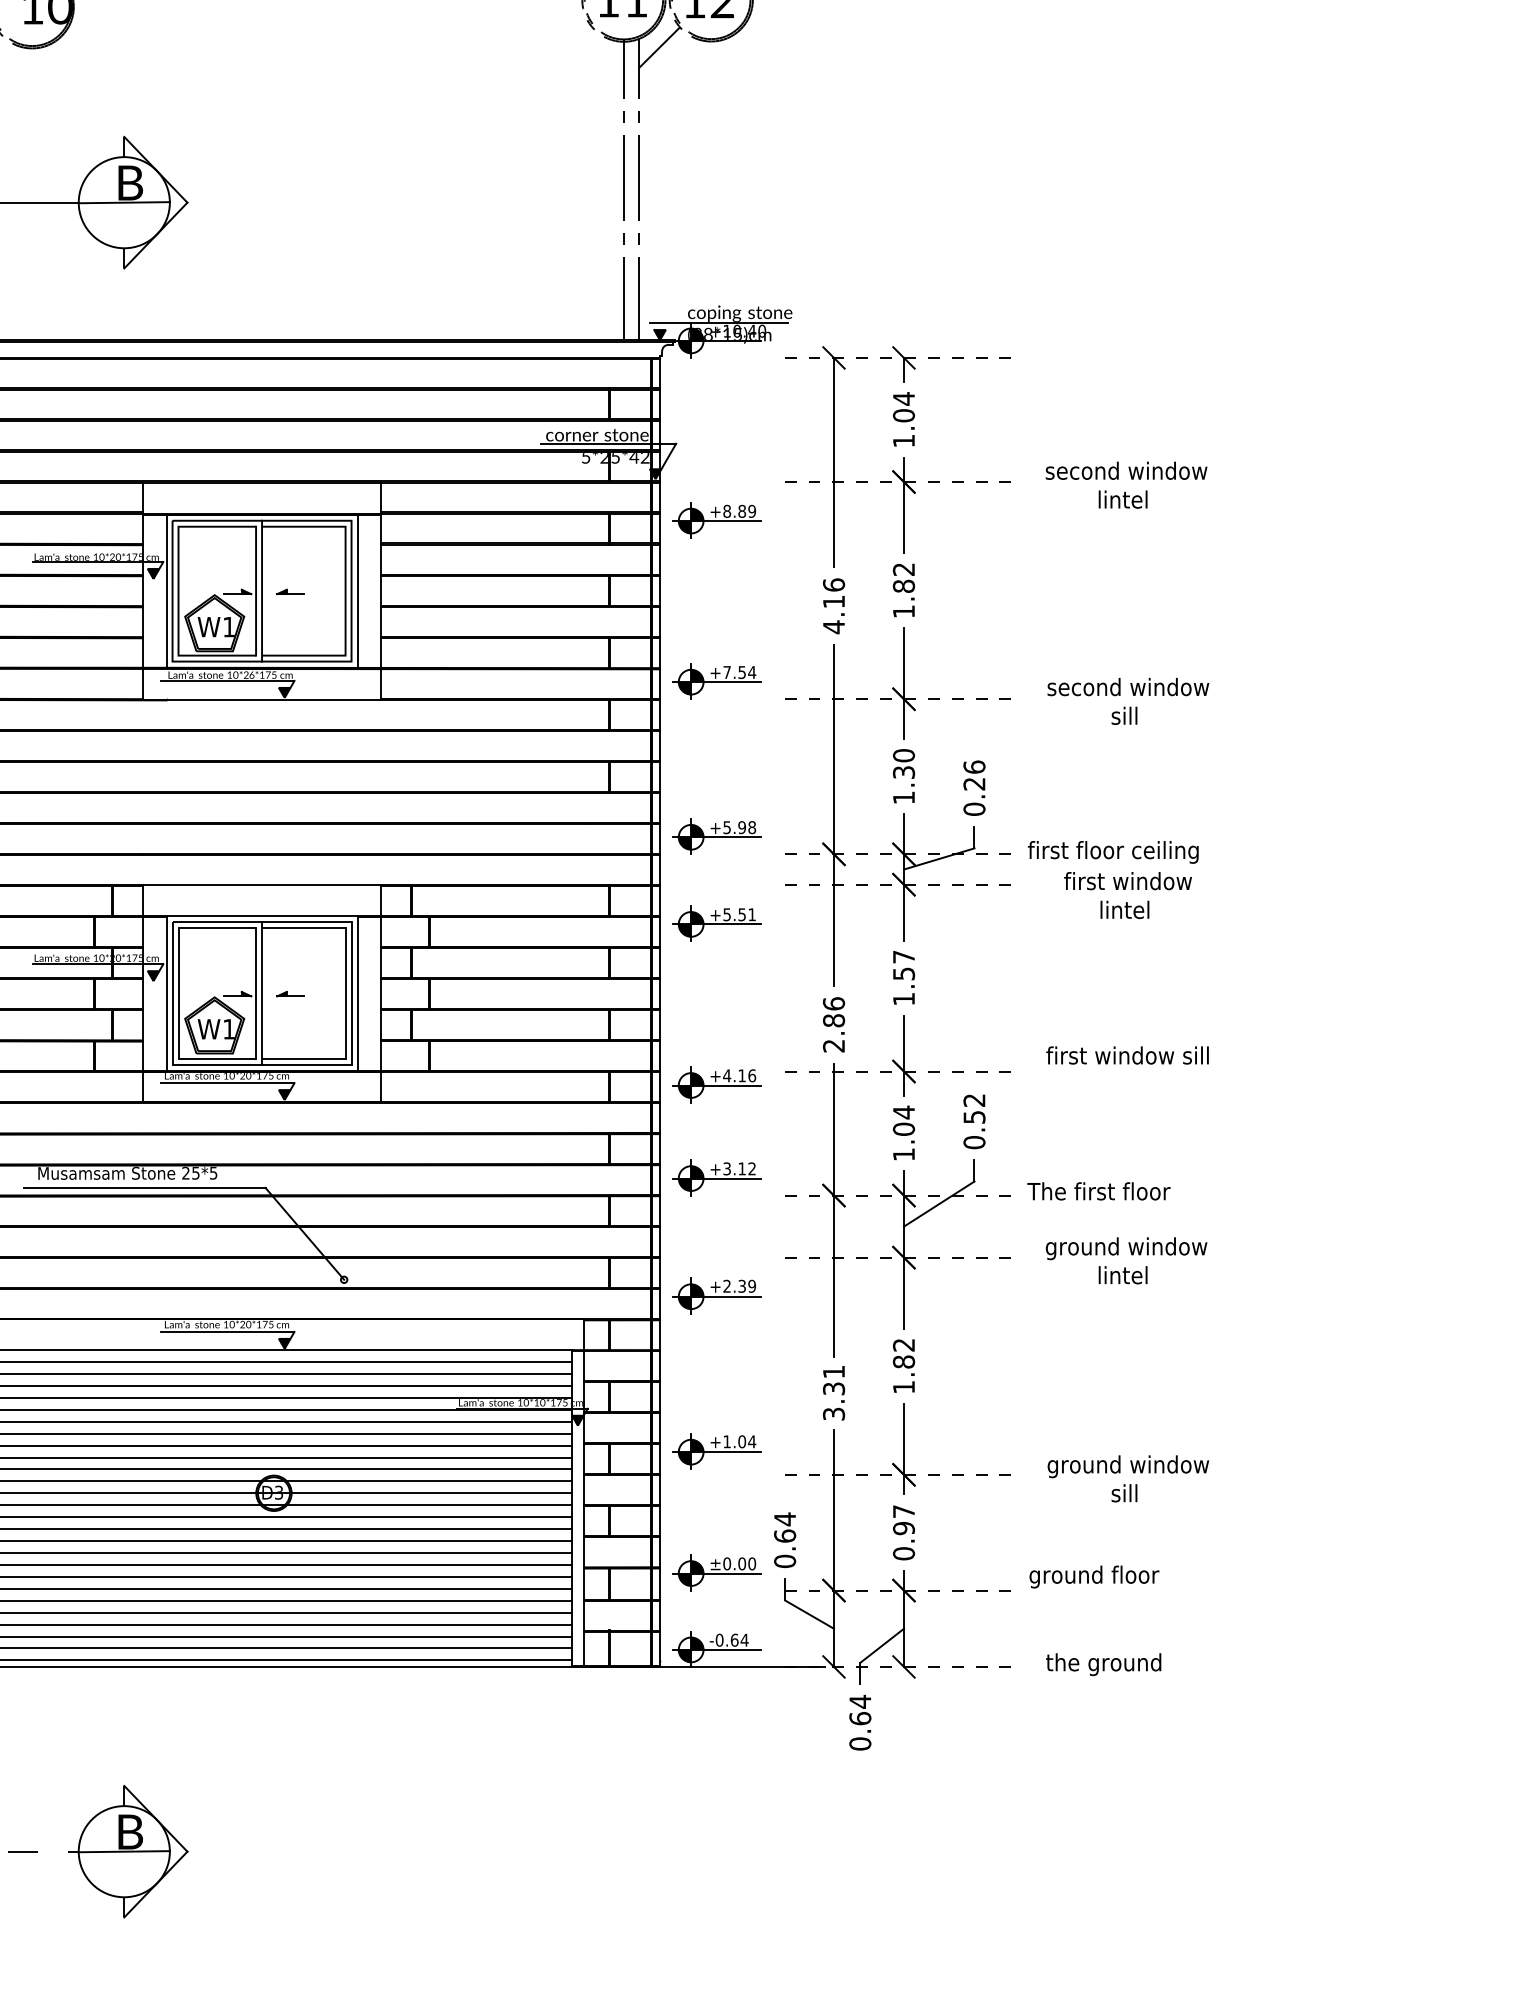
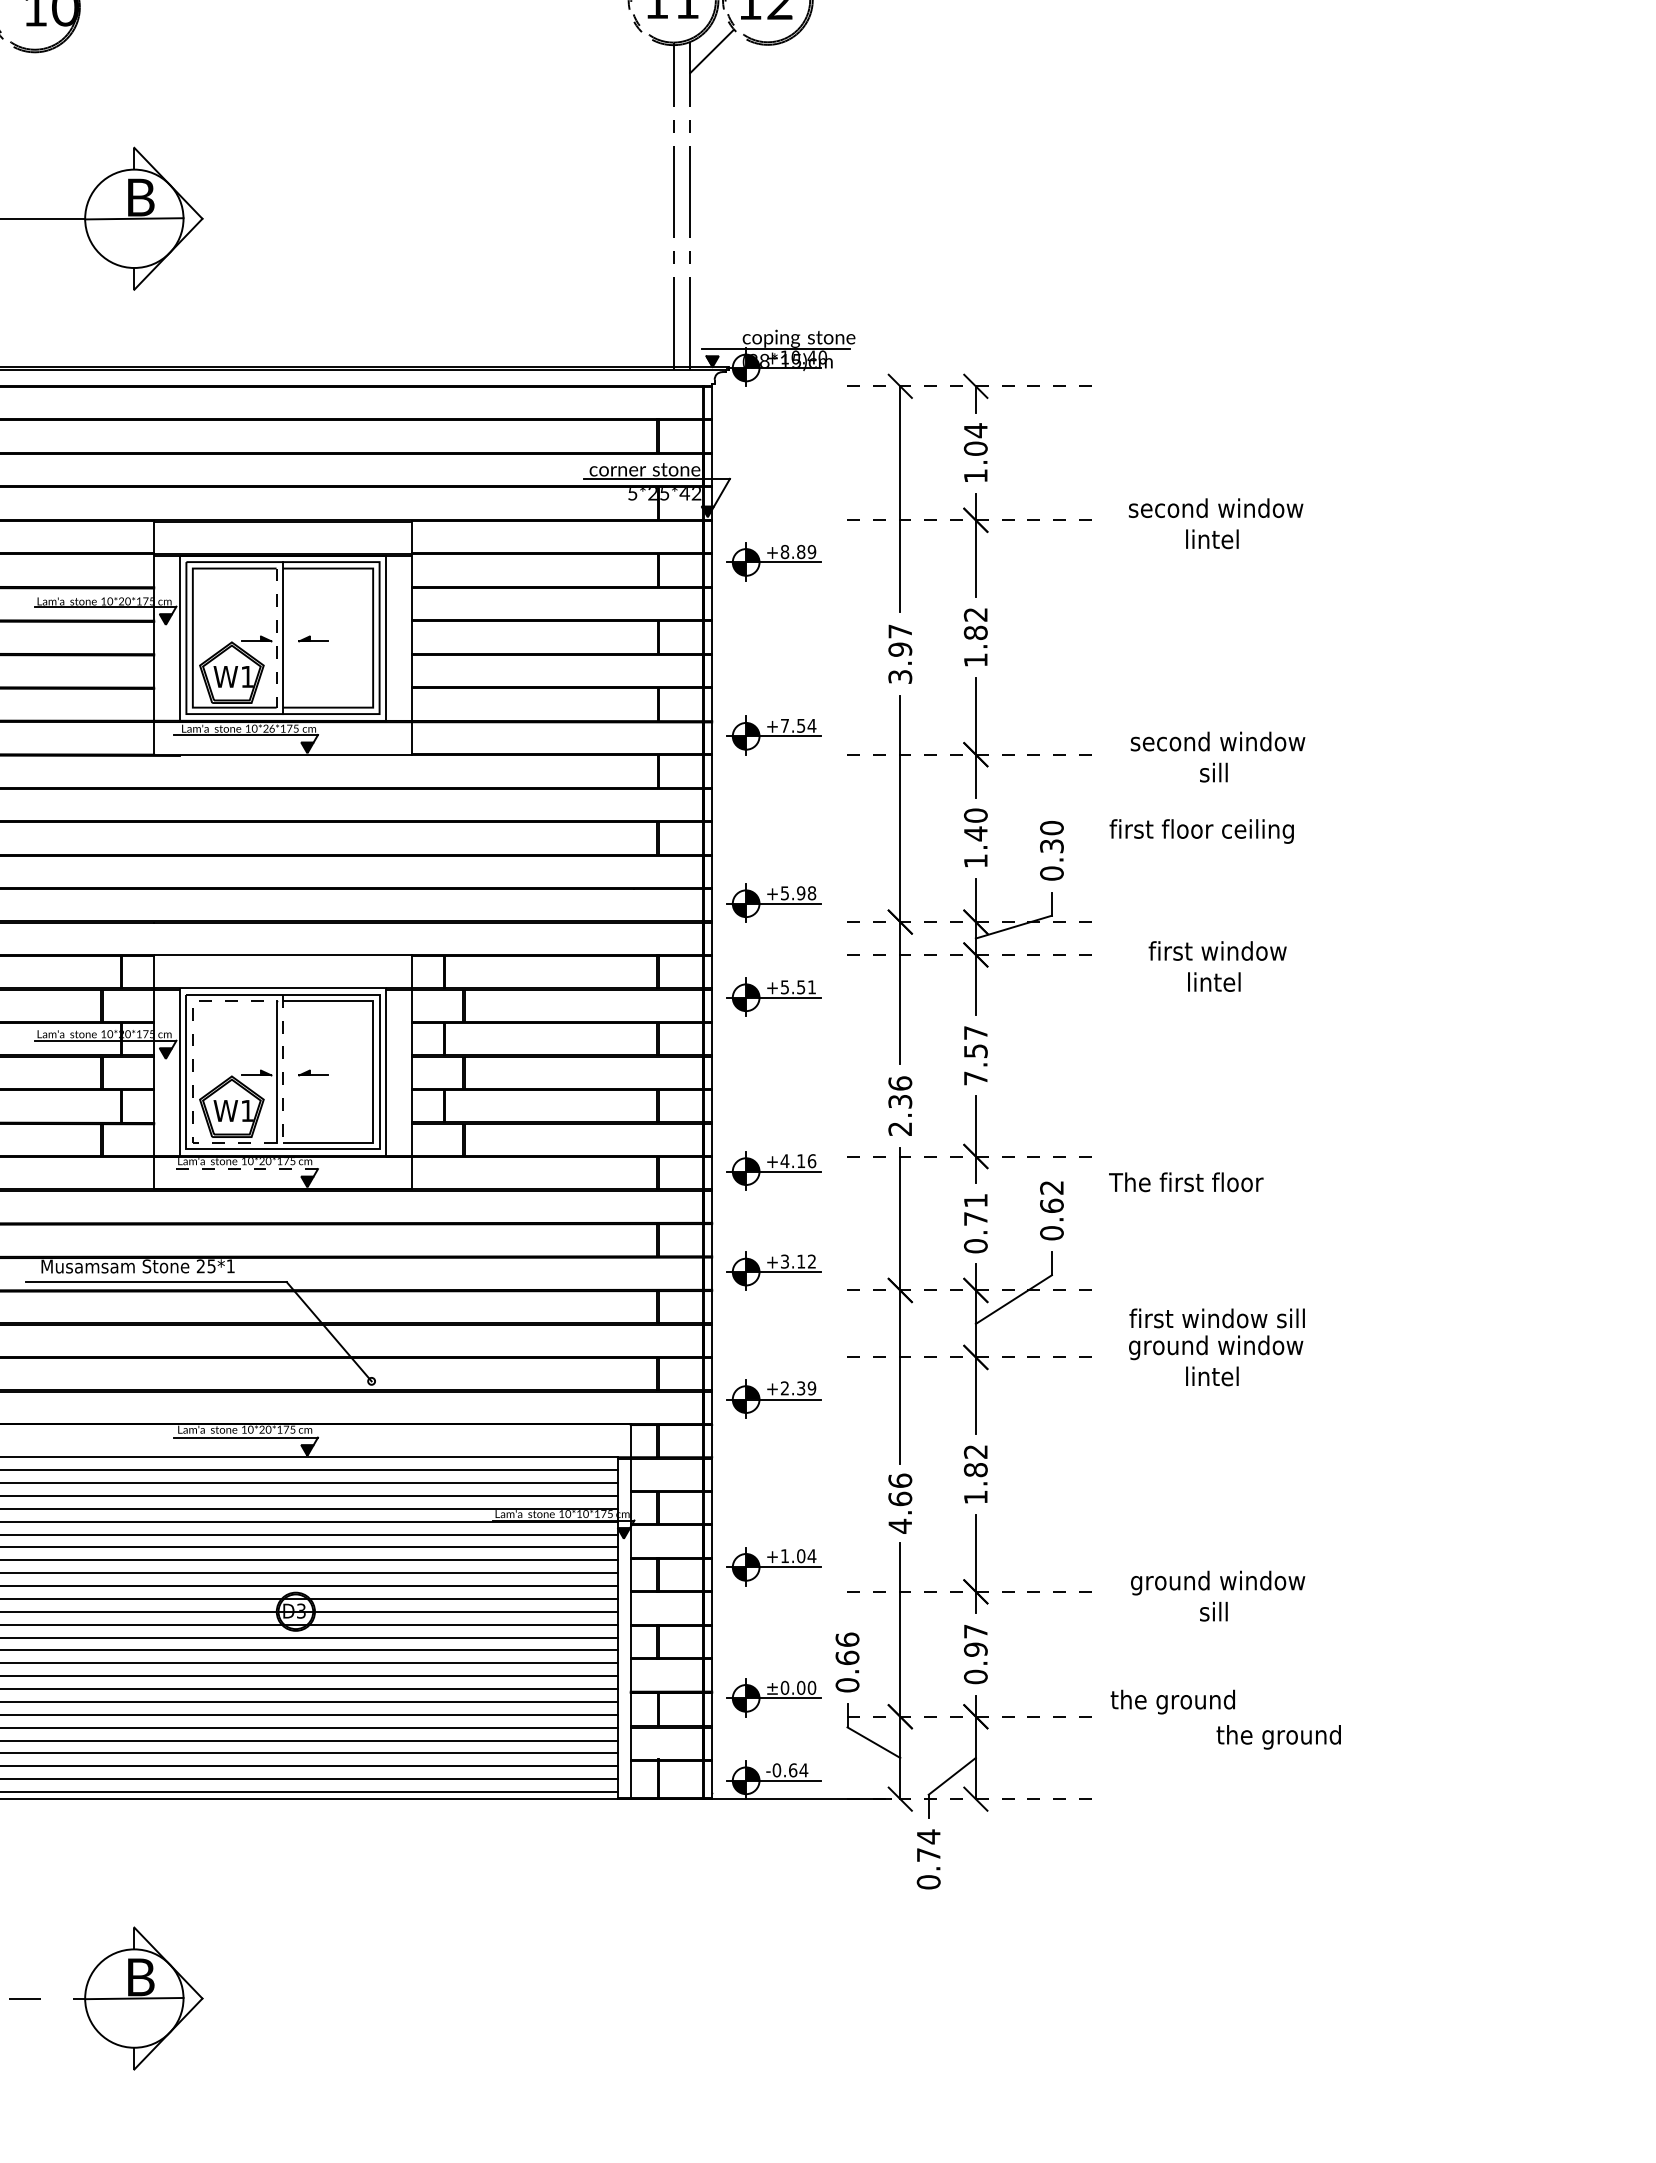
line: (256, 591) -> (277, 638), solid -> dashed
text: (833, 606) -> (899, 654), 4.16 -> 3.97
text: (903, 772) -> (975, 833), 1.30 -> 1.40
text: (974, 775) -> (1051, 837), 0.26 -> 0.30
text: (1112, 852) -> (1200, 831), moved
line: (178, 993) -> (192, 1072), solid -> dashed
line: (262, 993) -> (283, 1072), solid -> dashed
text: (903, 999) -> (975, 1078), 1.57 -> 7.57
text: (834, 1020) -> (900, 1101), 2.86 -> 2.36
text: (1127, 1055) -> (1217, 1318), moved
line: (227, 1083) -> (245, 1169), solid -> dashed
text: (974, 1116) -> (1051, 1205), 0.52 -> 0.62
text: (904, 1133) -> (976, 1223), 1.04 -> 0.71
text: (213, 1173) -> (230, 1266), 25*5 -> 25*1
text: (1098, 1191) -> (1185, 1182), moved
text: (833, 1393) -> (899, 1504), 3.31 -> 4.66
text: (785, 1519) -> (847, 1640), 0.64 -> 0.66
text: (1094, 1576) -> (1181, 1701), ground floor -> the ground
text: (1103, 1664) -> (1278, 1737), moved
text: (860, 1718) -> (928, 1854), 0.64 -> 0.74

